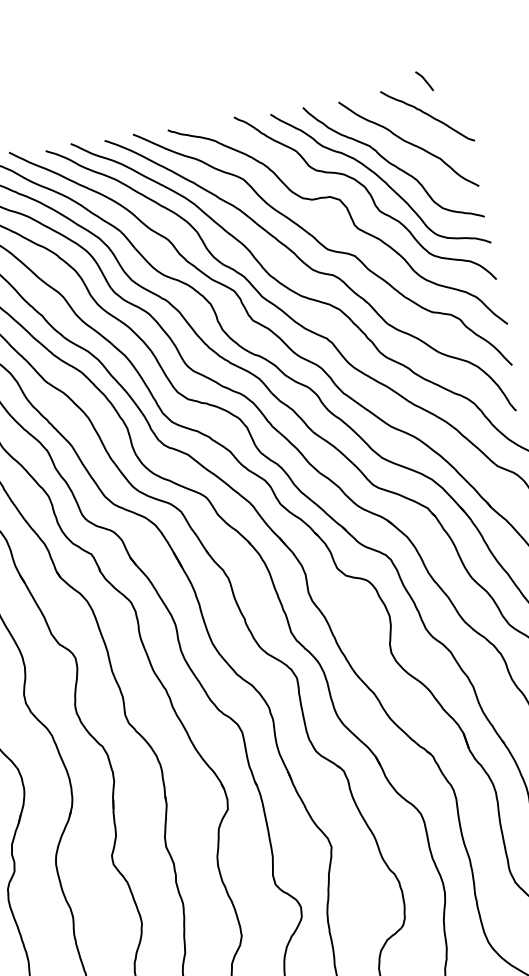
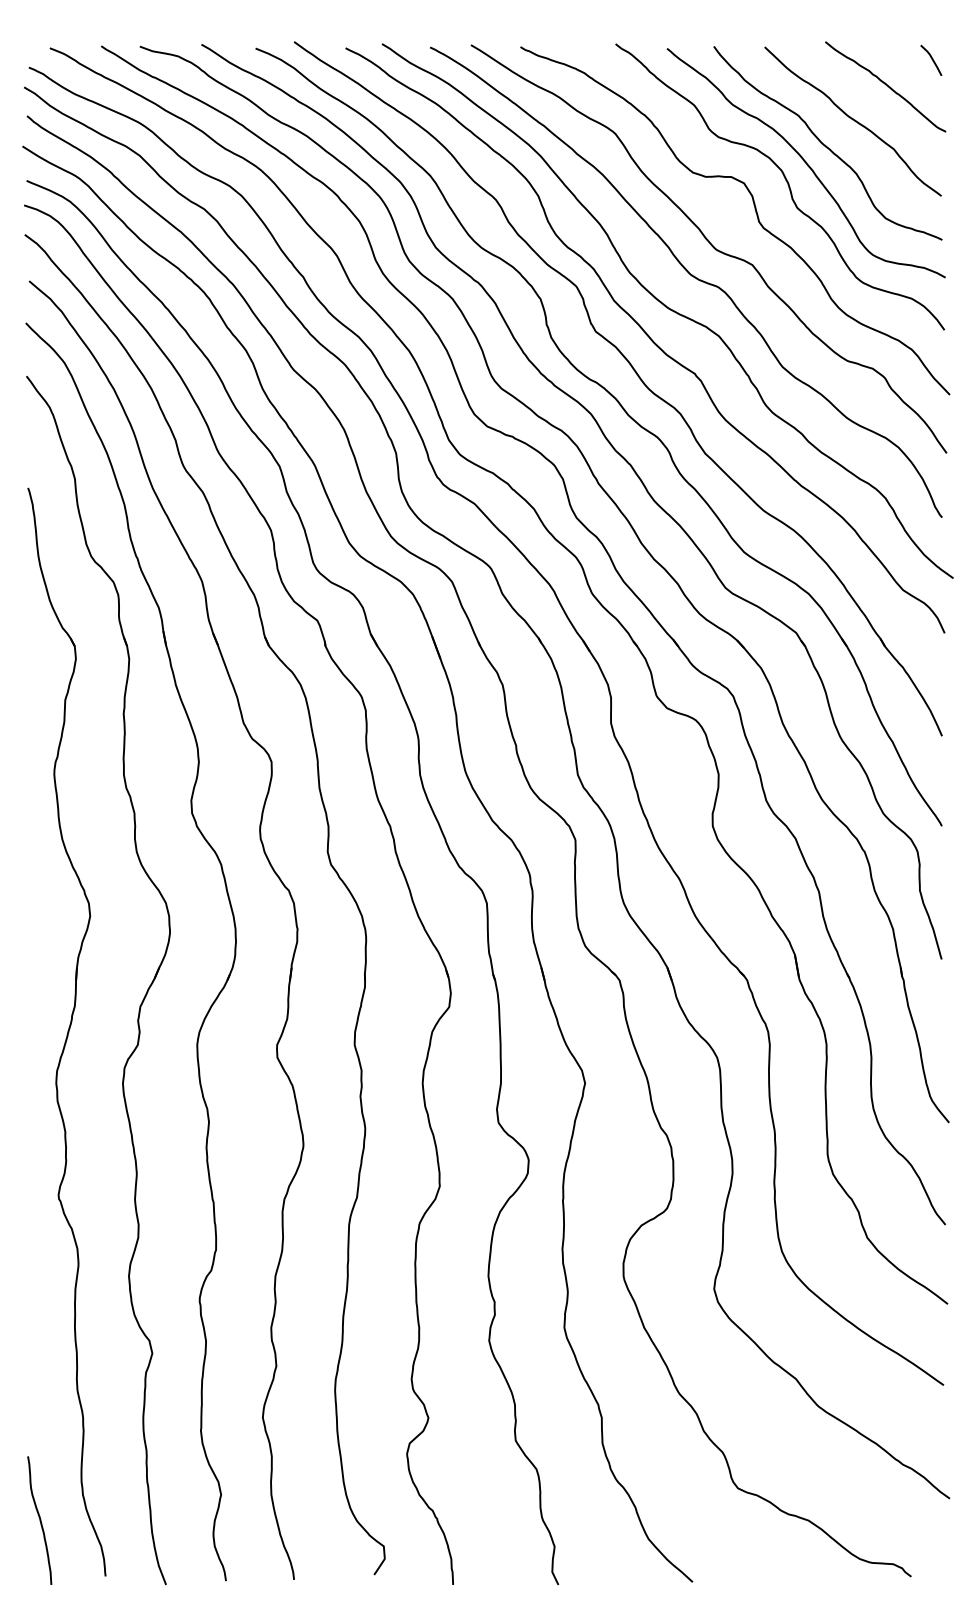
line: (424, 80) -> (931, 59), moved

